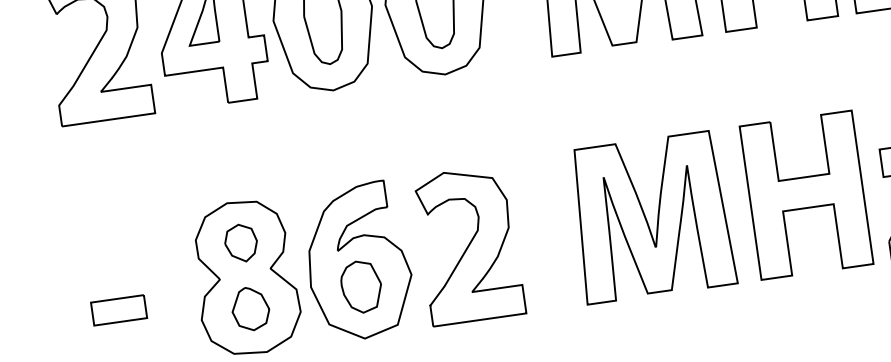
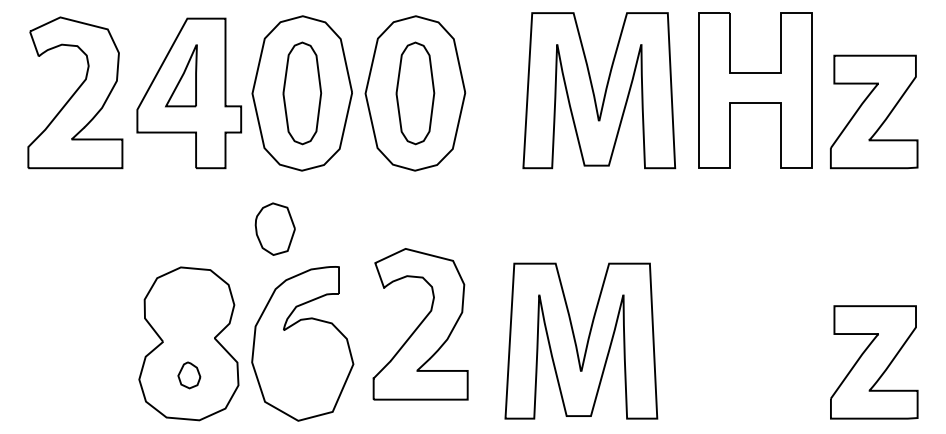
part: (806, 195) -> (755, 341), removed
part: (651, 216) -> (581, 340), moved
part: (240, 242) -> (188, 308), removed
part: (469, 245) -> (420, 324), moved
part: (360, 286) -> (274, 228), moved
part: (250, 309) -> (189, 375), size x0.6
part: (118, 310) -> (58, 358), removed

